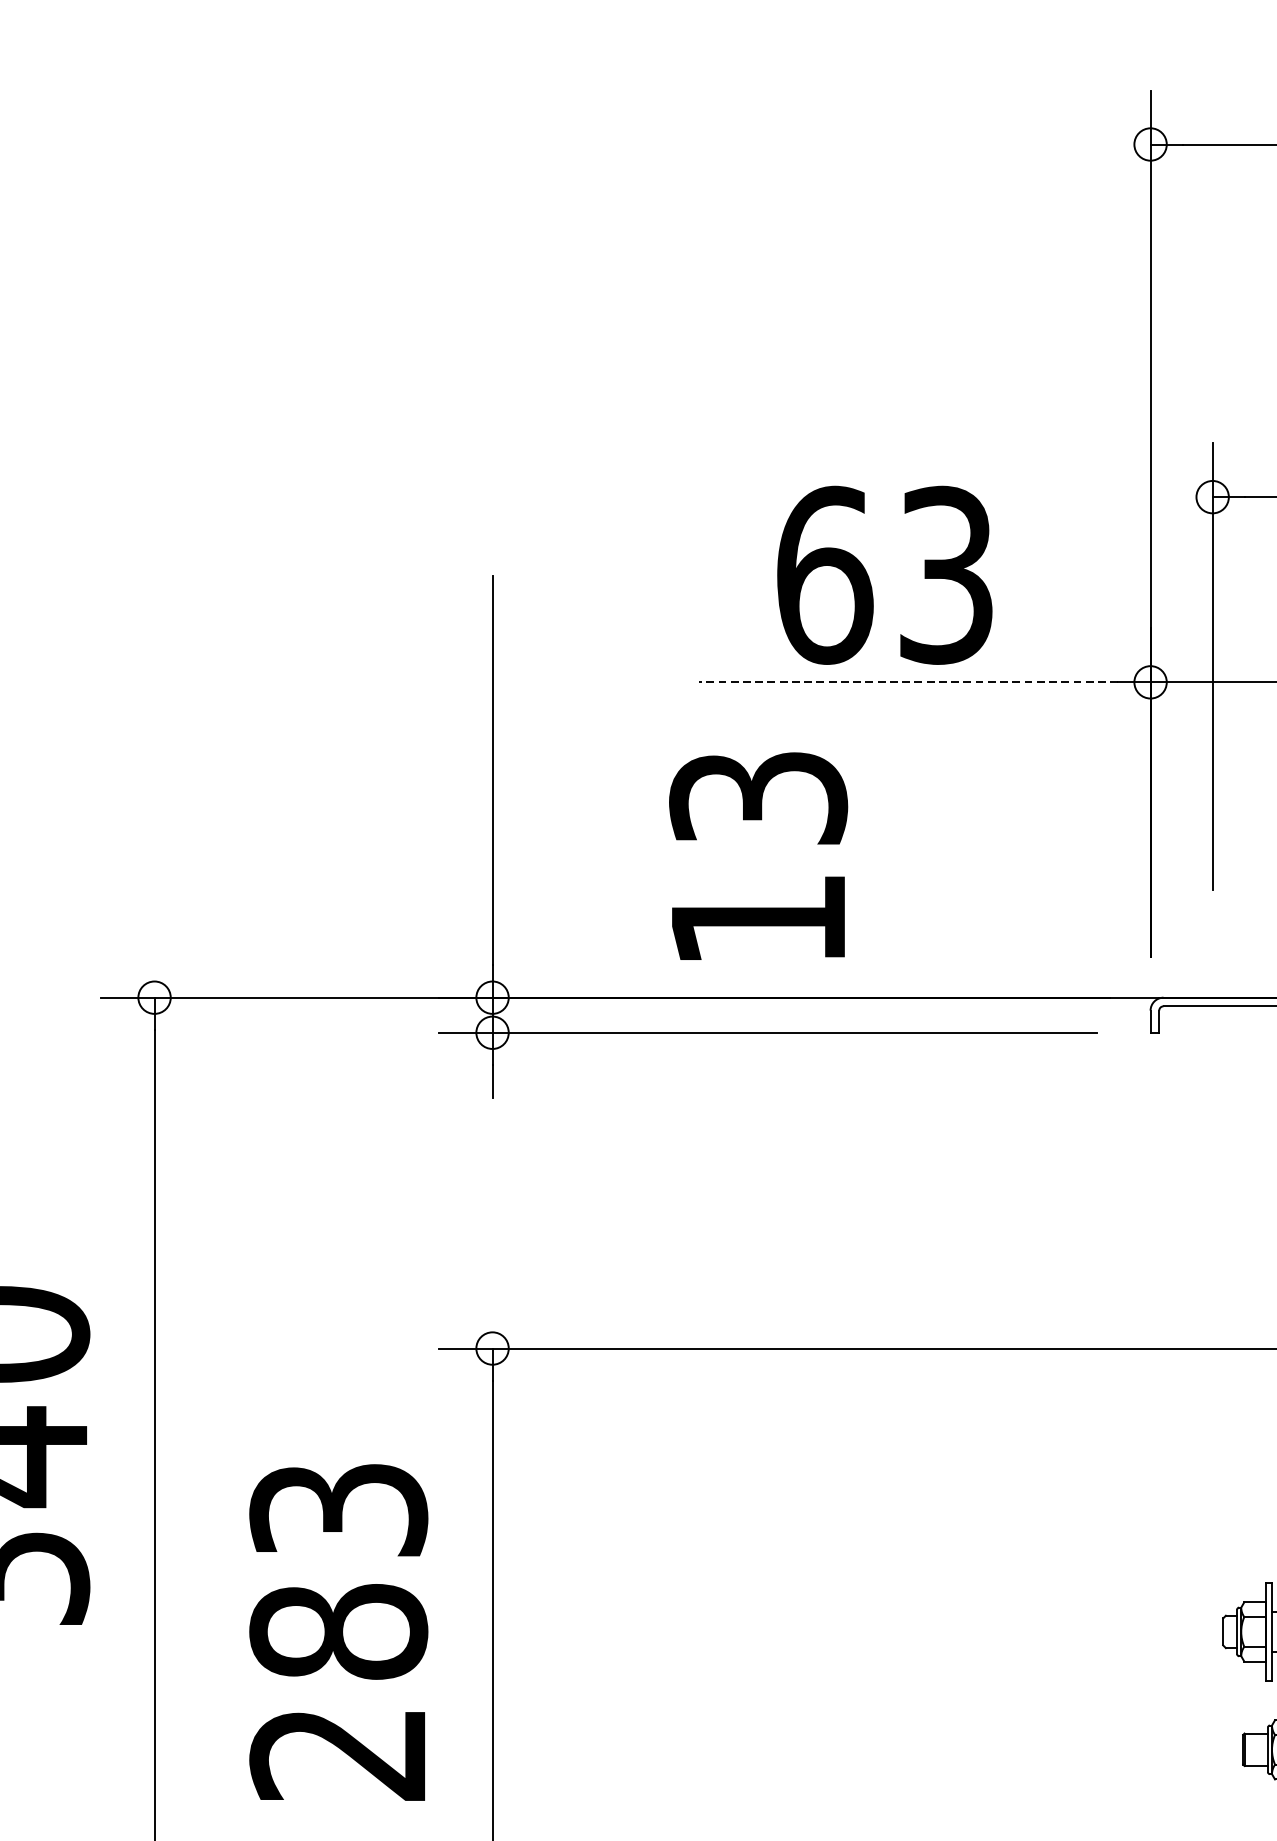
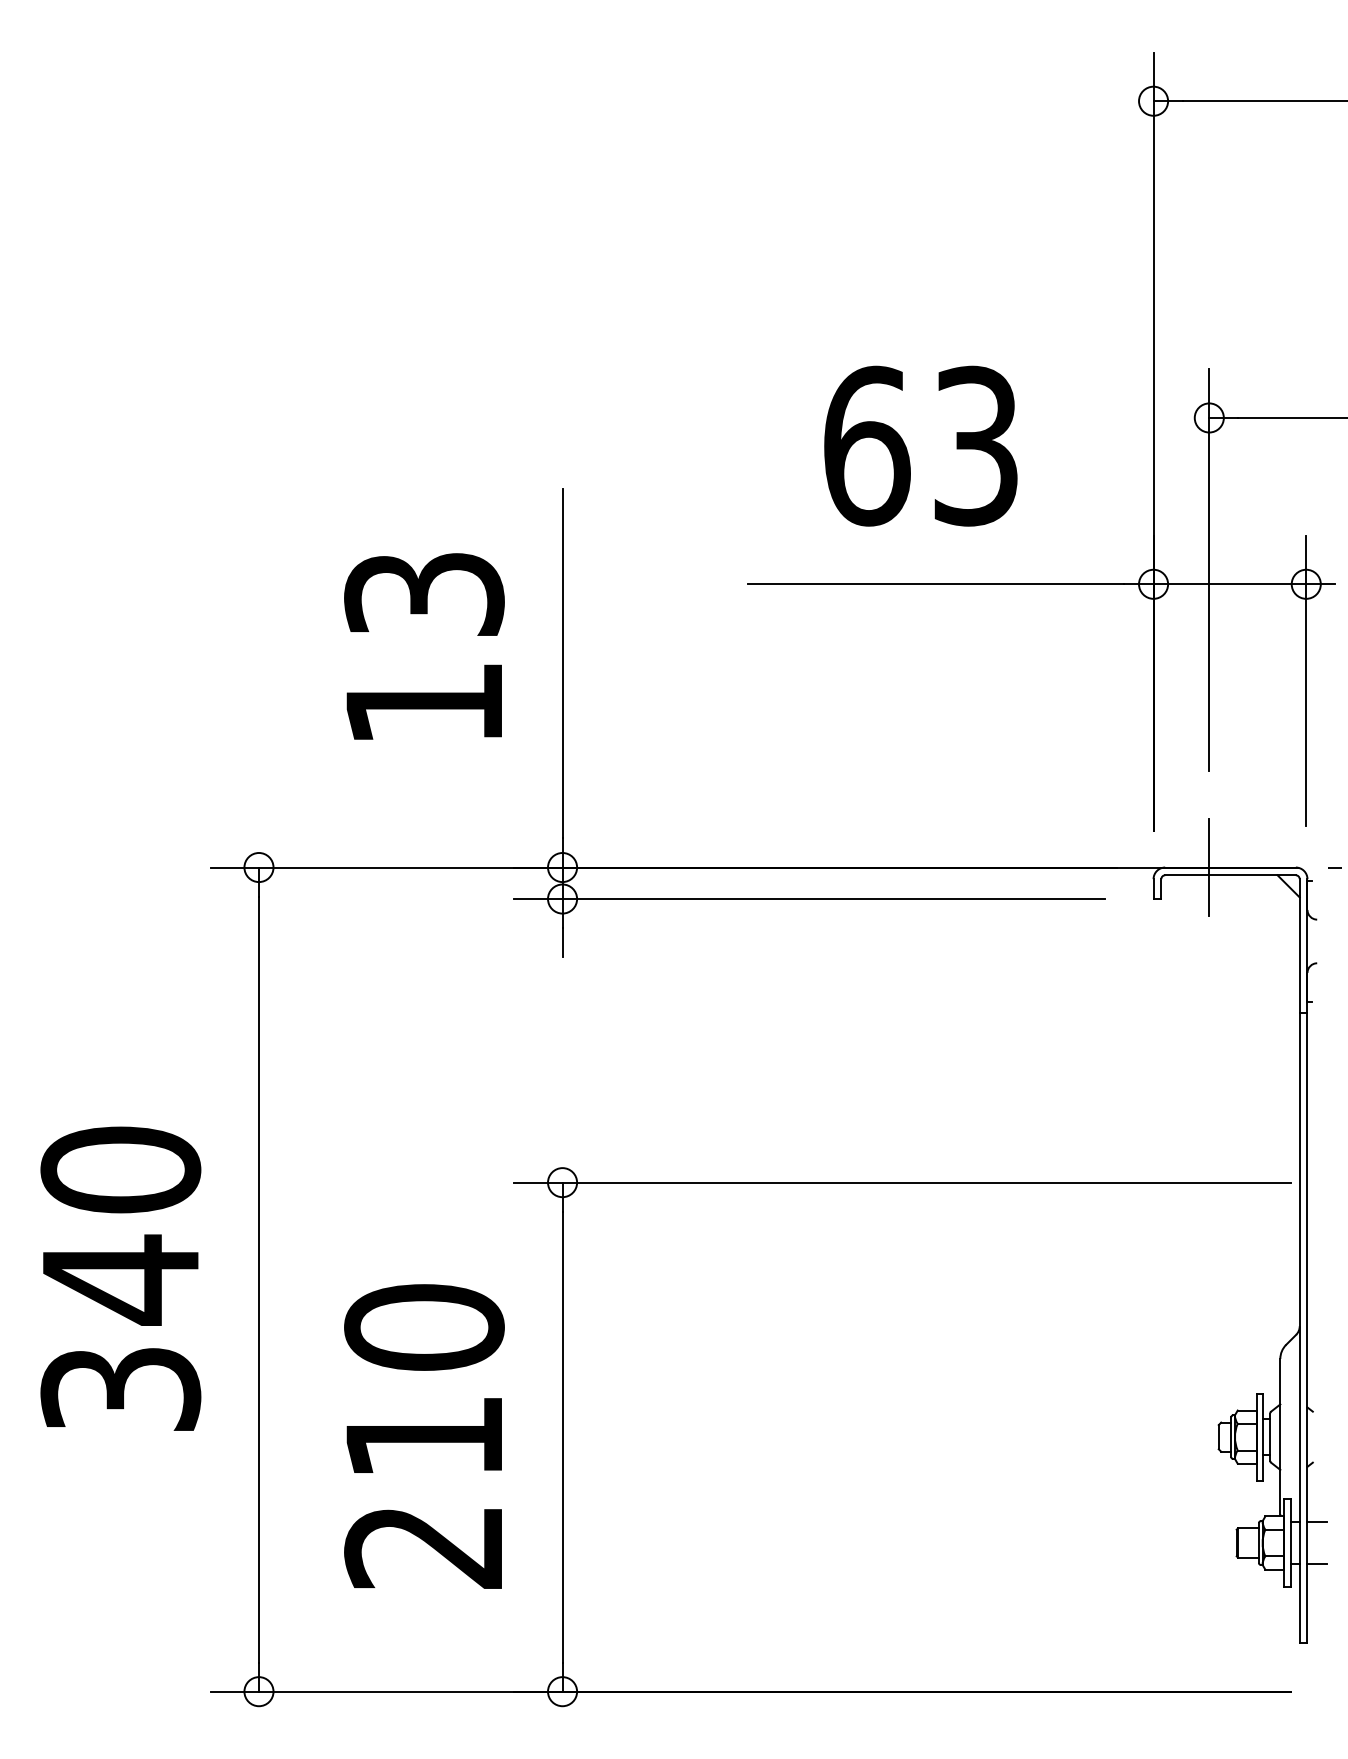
text: (884, 574) -> (920, 445), moved
line: (907, 682) -> (935, 584), dashed -> solid
text: (758, 856) -> (424, 646), moved
line: (1212, 997) -> (1209, 867), added
text: (338, 1571) -> (424, 1382), 283 -> 210

